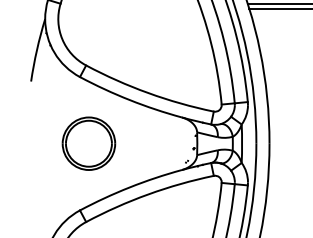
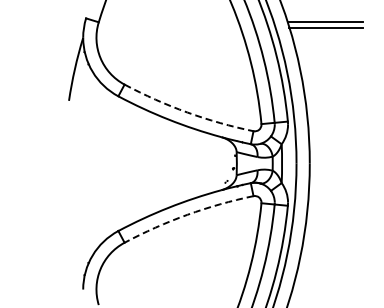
arc: (148, 93) -> (187, 112), solid -> dashed
part: (89, 143) -> (127, 163), removed
arc: (148, 194) -> (187, 214), solid -> dashed

